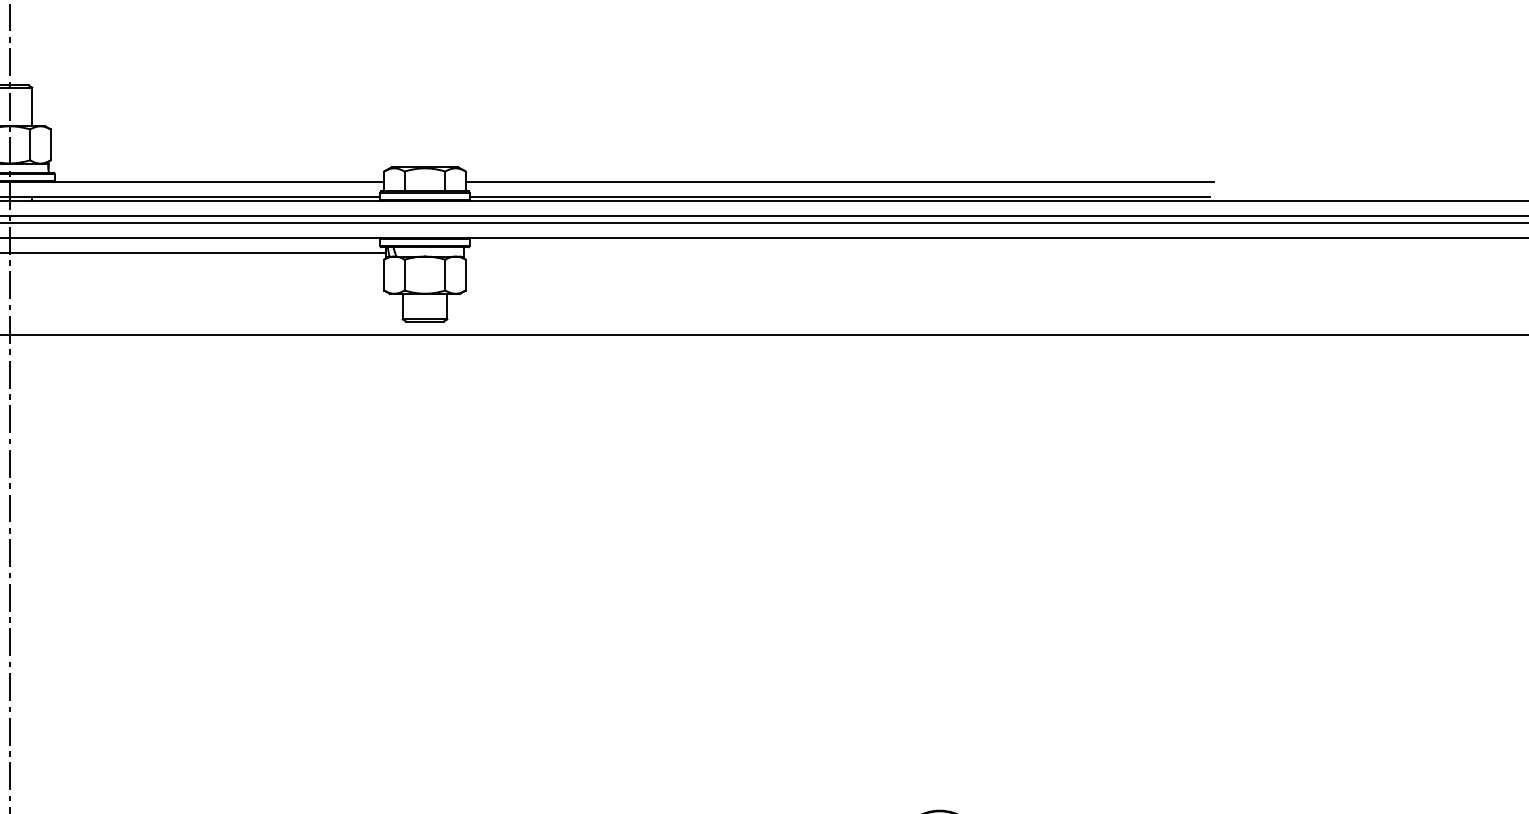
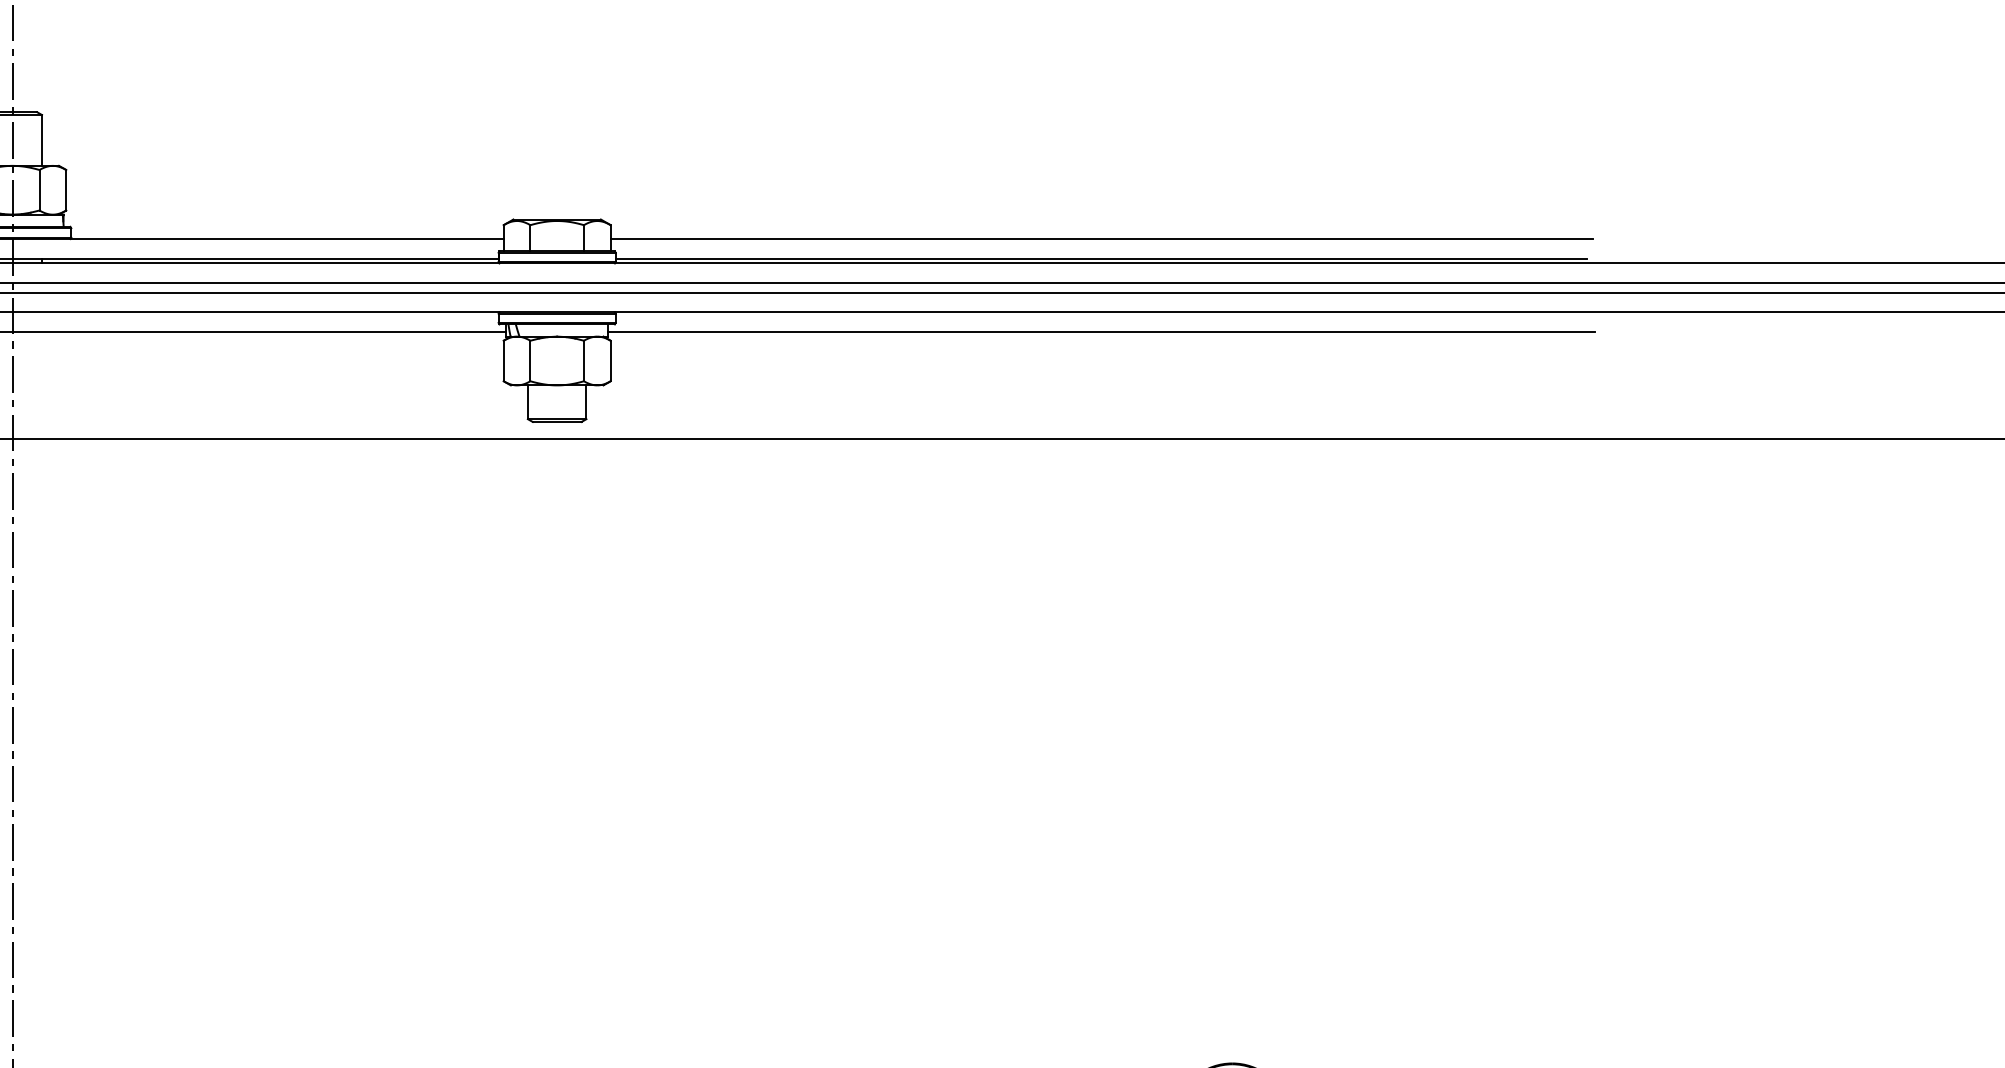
line: (839, 252) -> (1101, 331), added

